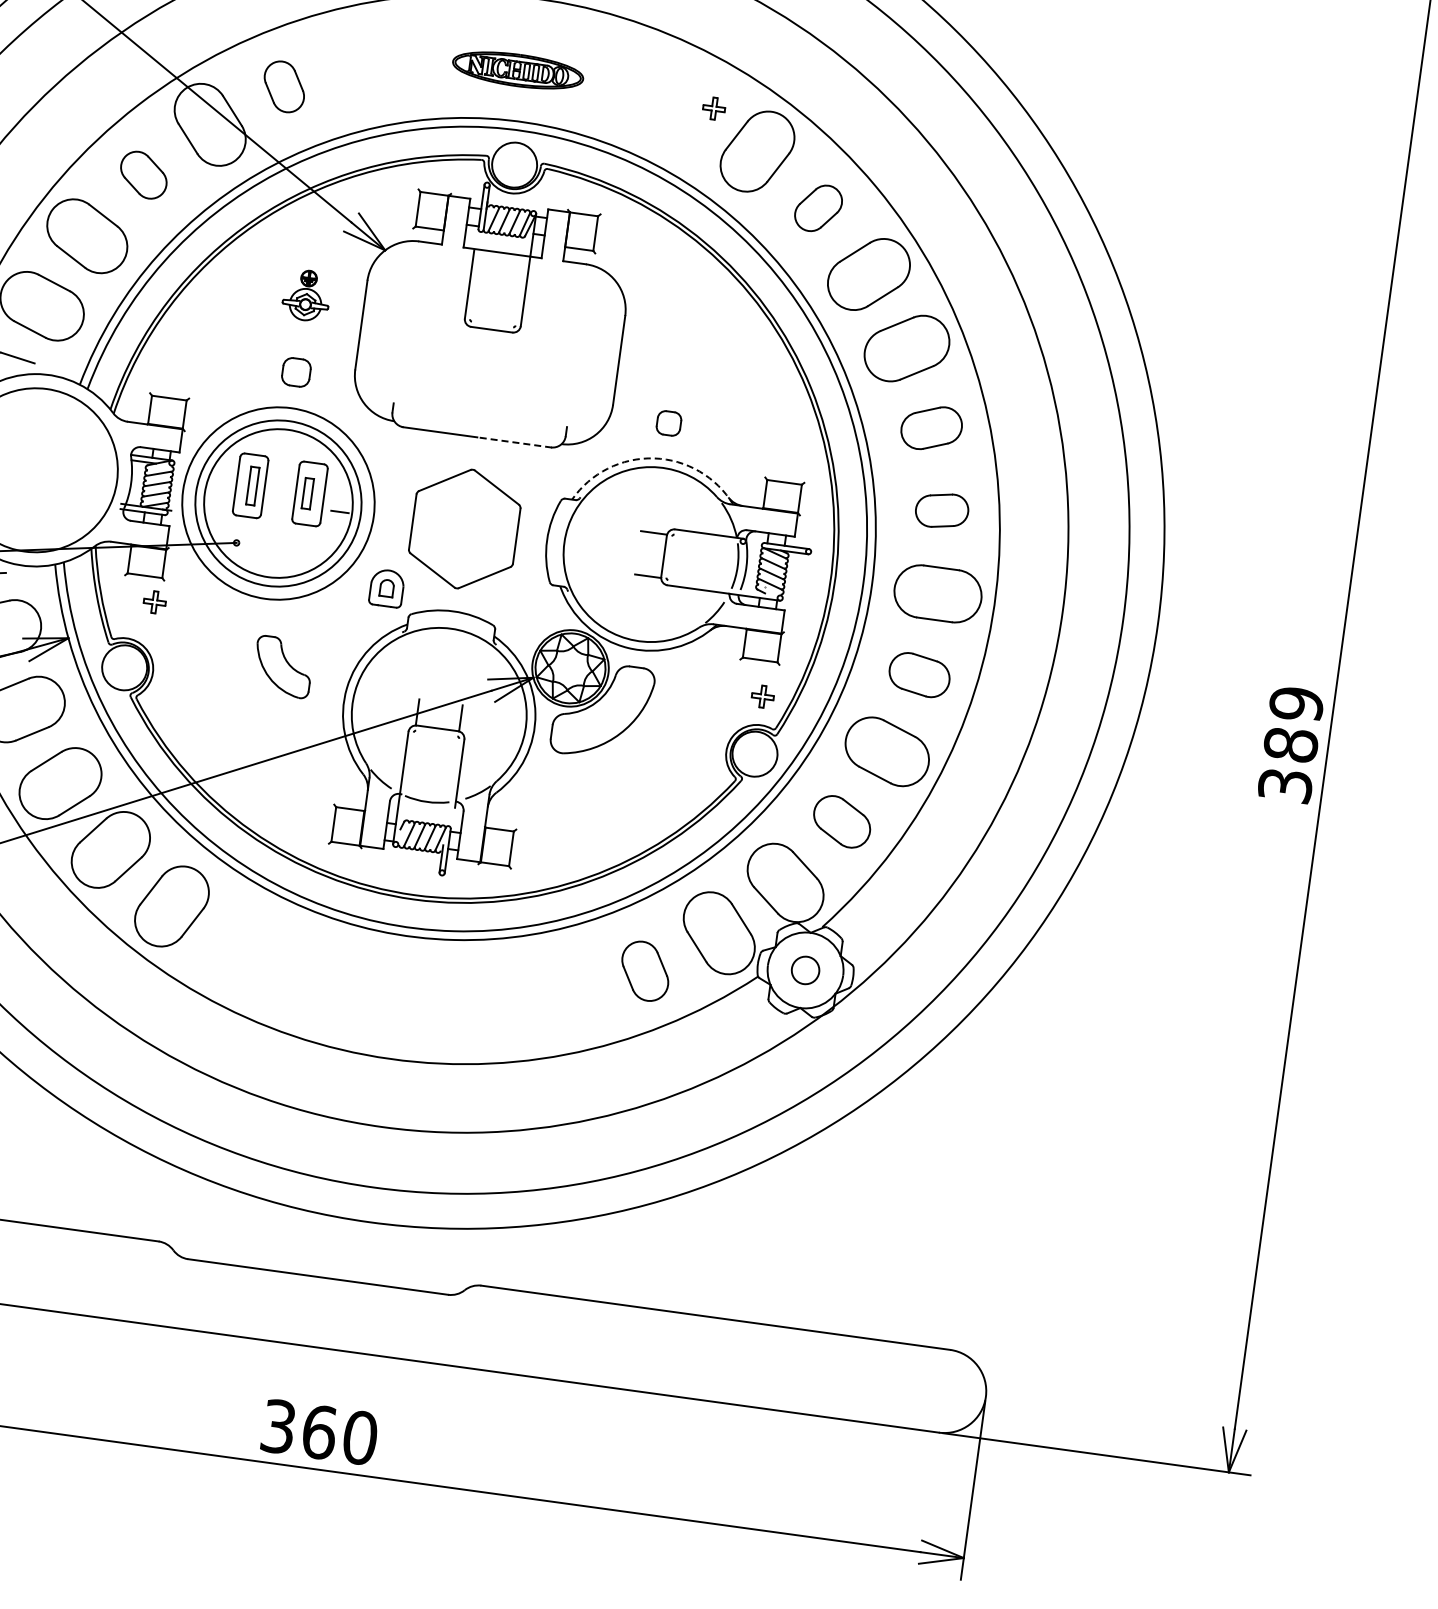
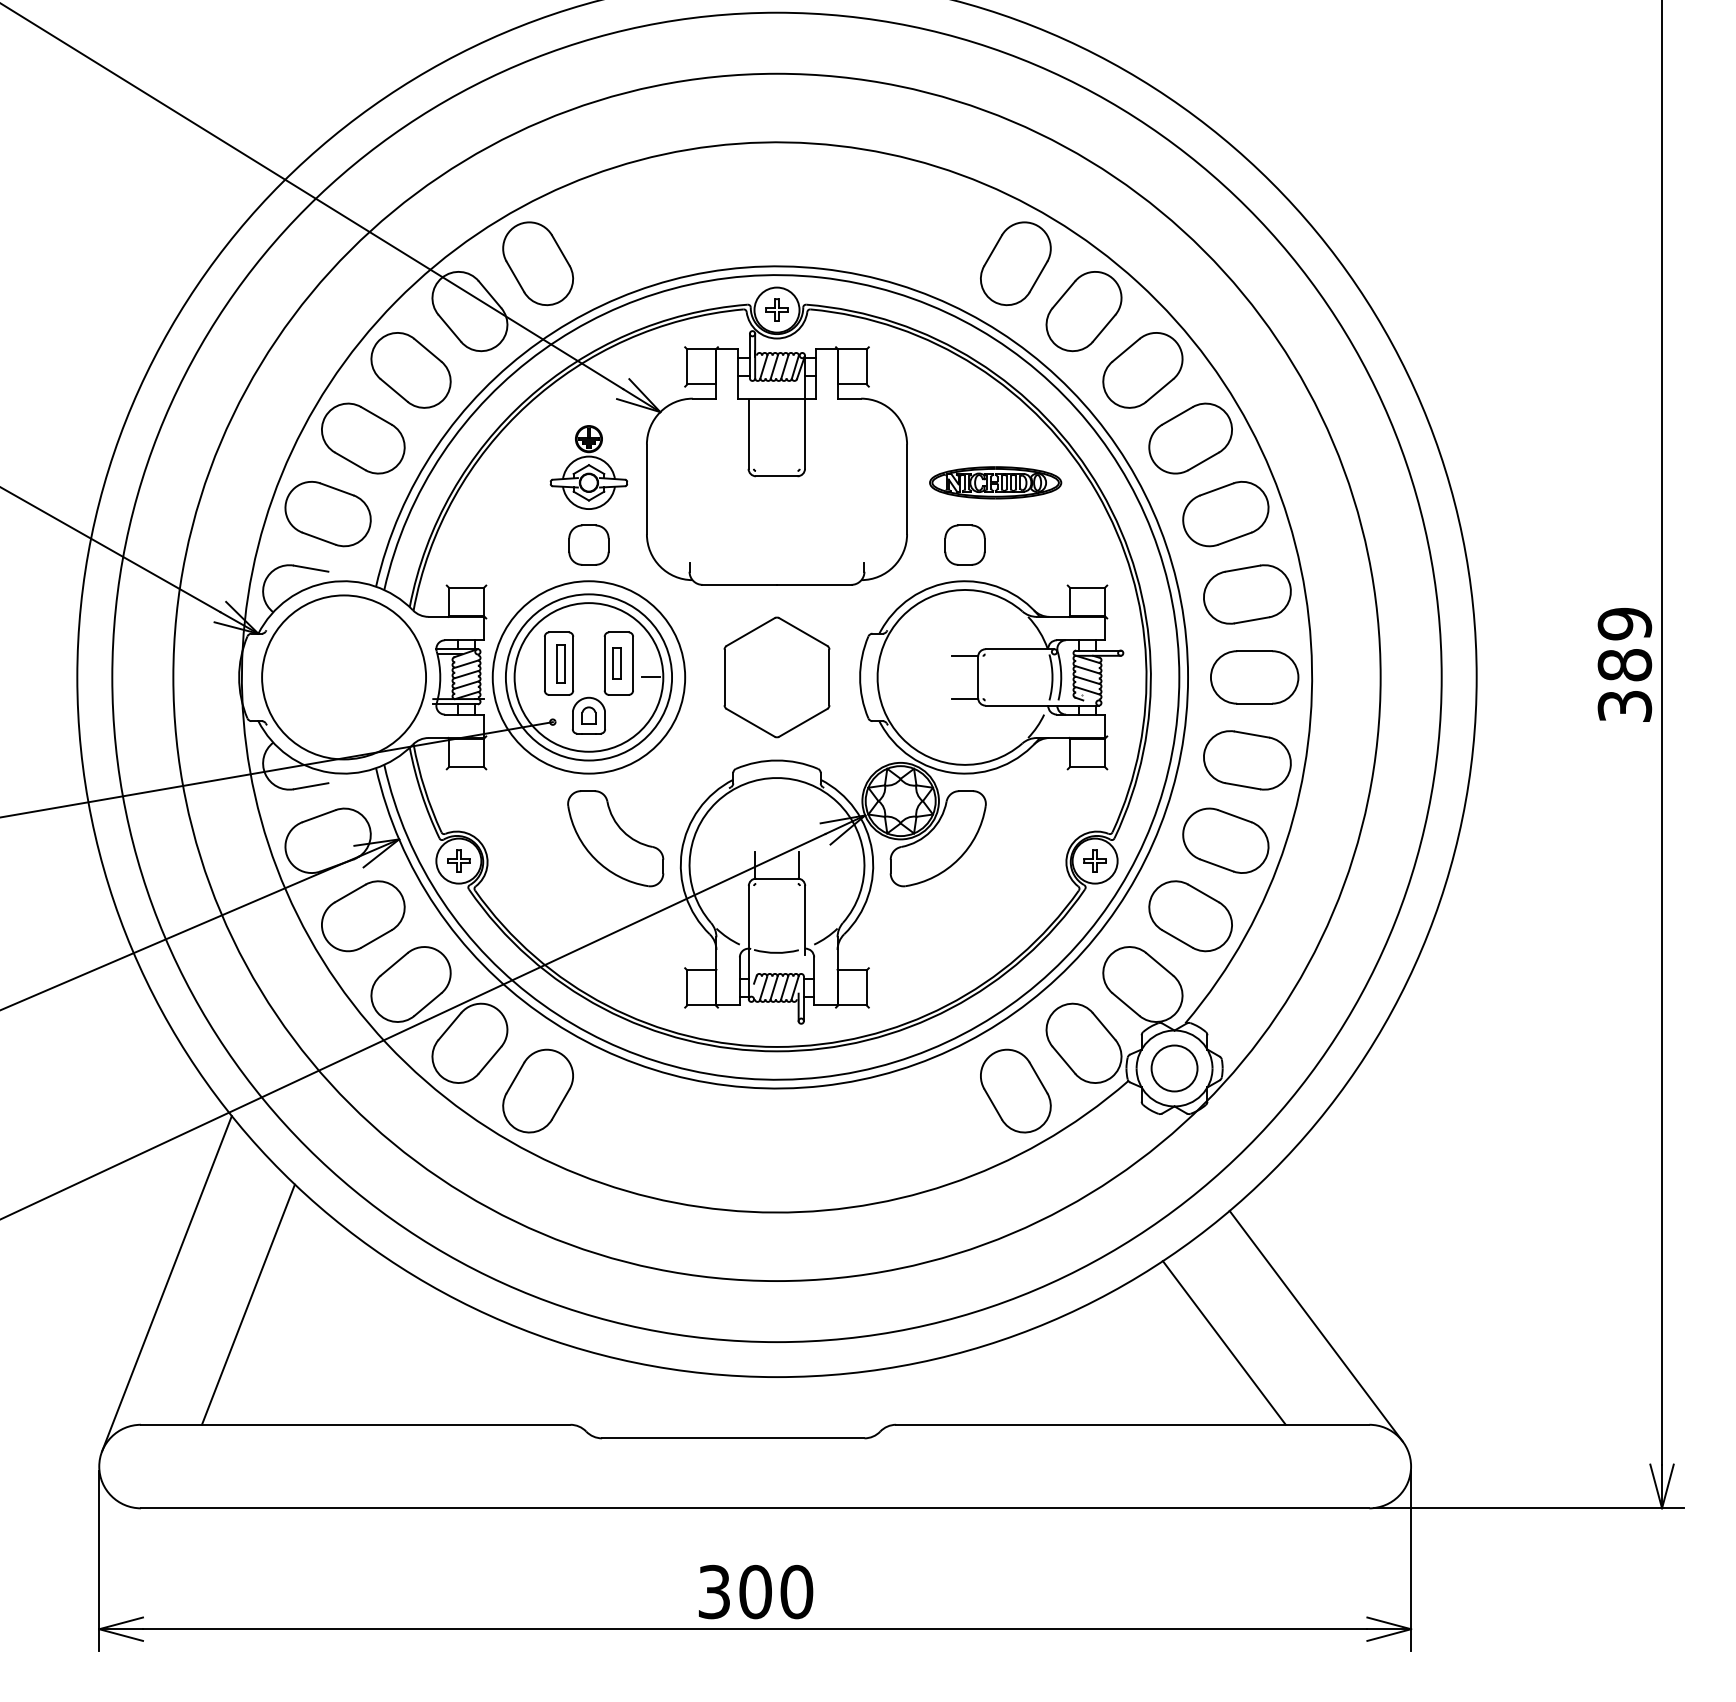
part: (518, 70) -> (995, 482), moved
part: (284, 86) -> (538, 263), size x1.67
part: (713, 108) -> (776, 309), moved
part: (143, 175) -> (410, 370), size x1.67
part: (818, 208) -> (1083, 311), size x1.67
part: (306, 295) -> (588, 467), size x1.67
part: (296, 371) -> (588, 544), size x1.43
part: (668, 422) -> (964, 544), size x1.67
part: (931, 428) -> (1225, 514), size x1.43
line: (514, 442) -> (814, 584), dashed -> solid
arc: (654, 458) -> (955, 581), dashed -> solid
part: (942, 510) -> (1247, 594), size x1.67
part: (386, 588) -> (588, 715), moved
part: (154, 601) -> (458, 860), moved
part: (282, 666) -> (615, 838), size x1.67
part: (919, 675) -> (1247, 760), size x1.43
part: (762, 696) -> (1094, 860), moved
text: (1290, 744) -> (1624, 664), moved
part: (841, 822) -> (1190, 916), size x1.43
part: (644, 970) -> (1015, 1090), size x1.43
circle: (805, 970) -> (1174, 1068), size x1.67
line: (910, 1244) -> (1315, 1325), added
line: (816, 1248) -> (1223, 1342), added
text: (319, 1431) -> (755, 1591), 360 -> 300

